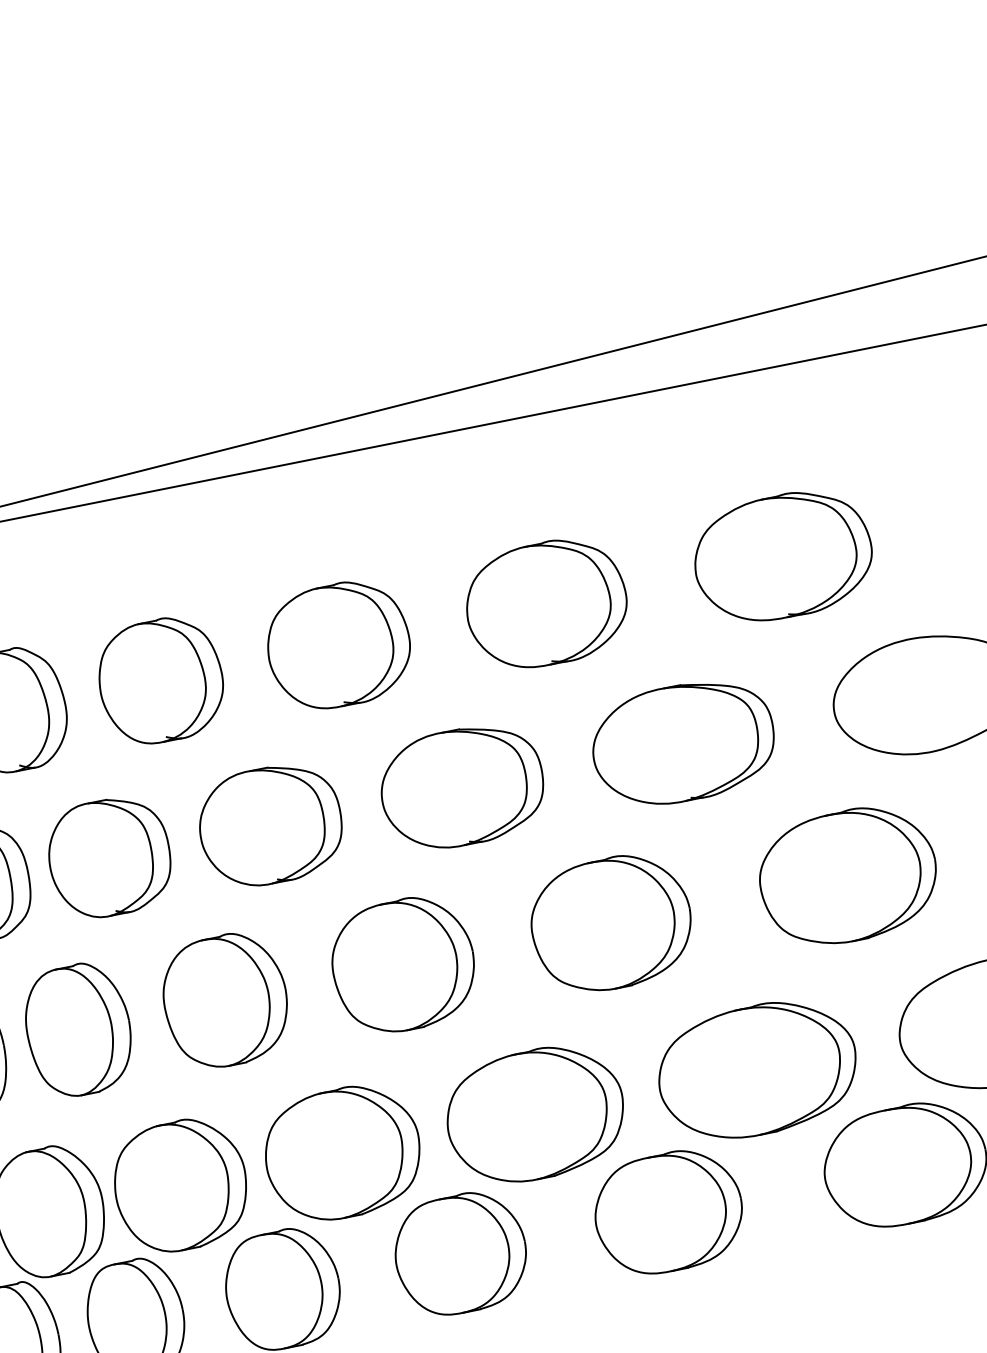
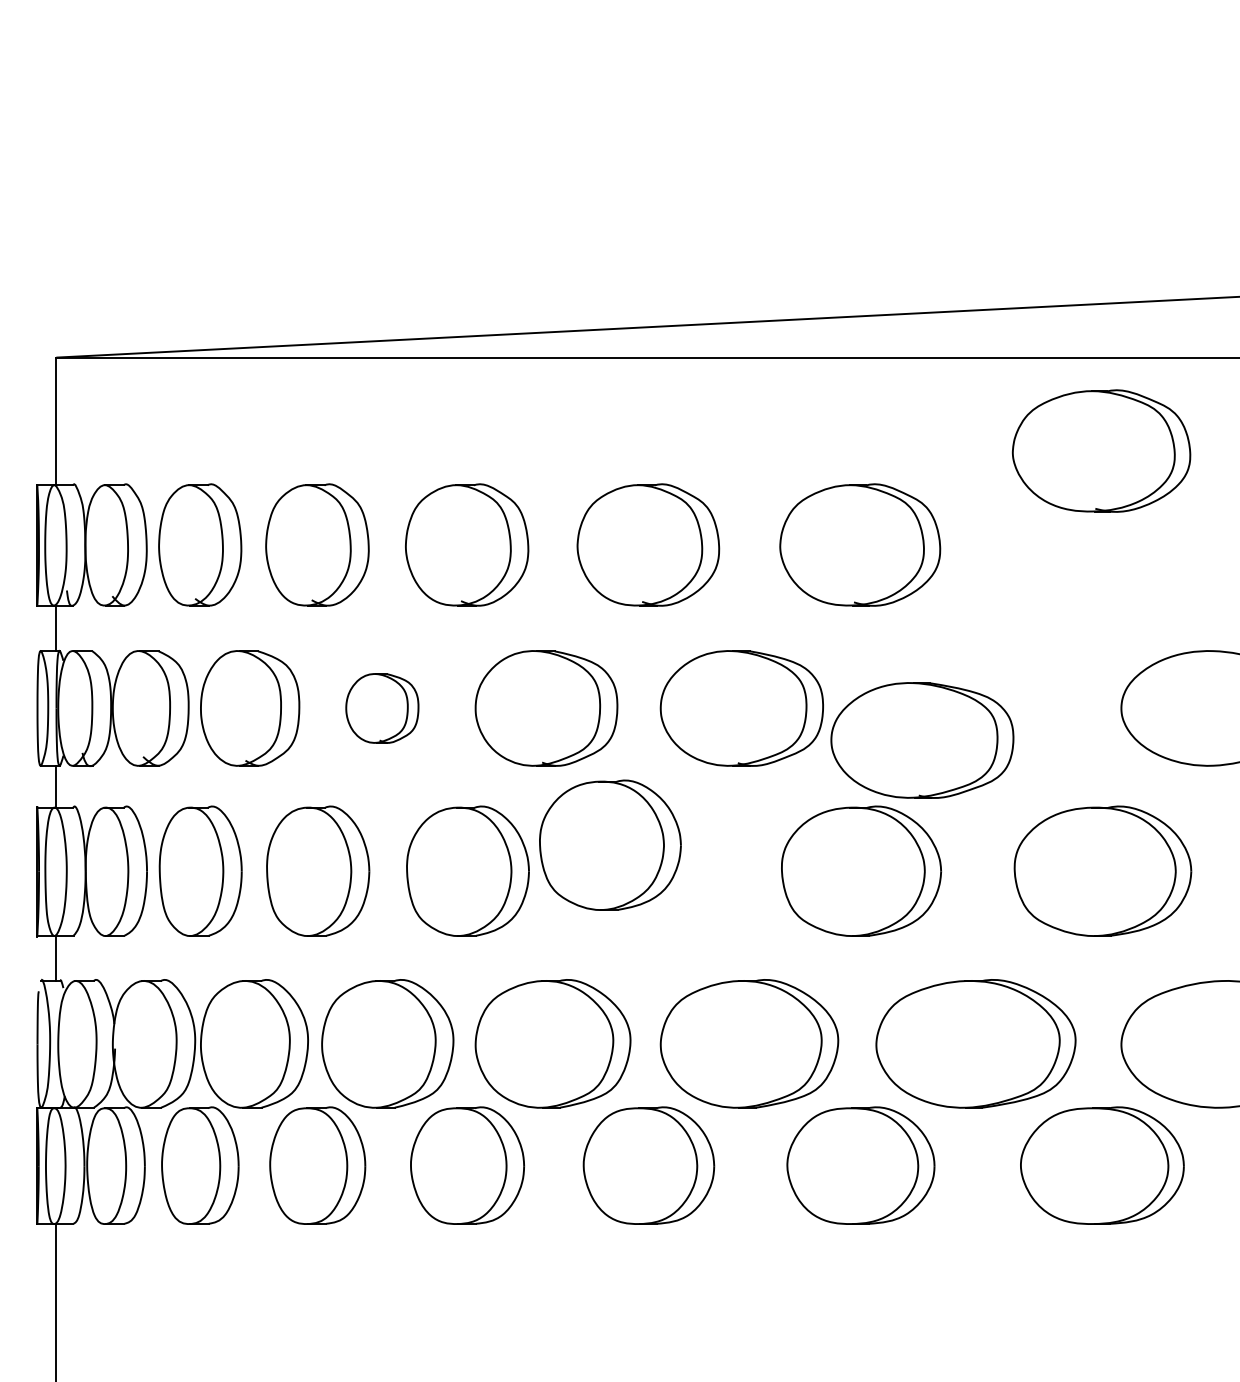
part: (782, 555) -> (1101, 450), moved
part: (683, 743) -> (922, 740), moved
part: (109, 857) -> (382, 708), size x0.6
part: (403, 964) -> (610, 844), moved

